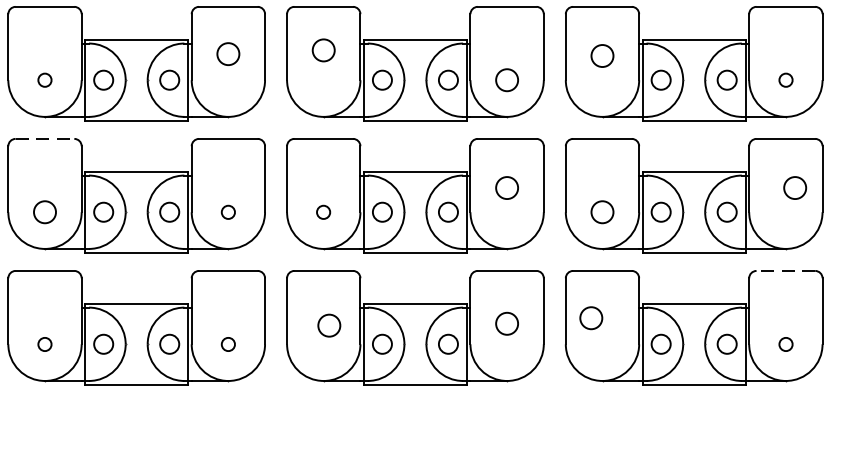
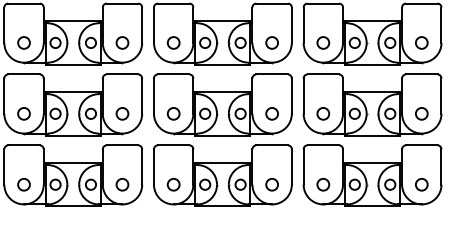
circle: (323, 49) -> (173, 42), moved
circle: (228, 53) -> (122, 42), moved
circle: (602, 55) -> (323, 42), moved
circle: (44, 79) -> (23, 42), size x1.67
circle: (785, 79) -> (421, 42), size x1.67
line: (45, 138) -> (24, 74), dashed -> solid
circle: (505, 187) -> (271, 113), moved
circle: (794, 187) -> (421, 113), moved
circle: (228, 211) -> (122, 113), size x1.67
circle: (323, 211) -> (173, 113), size x1.67
line: (785, 271) -> (421, 145), dashed -> solid
circle: (591, 317) -> (323, 184), moved
circle: (505, 323) -> (271, 184), moved
circle: (328, 325) -> (173, 184), moved
circle: (44, 343) -> (23, 184), size x1.67
circle: (228, 343) -> (122, 184), size x1.67
circle: (785, 343) -> (421, 184), size x1.67

